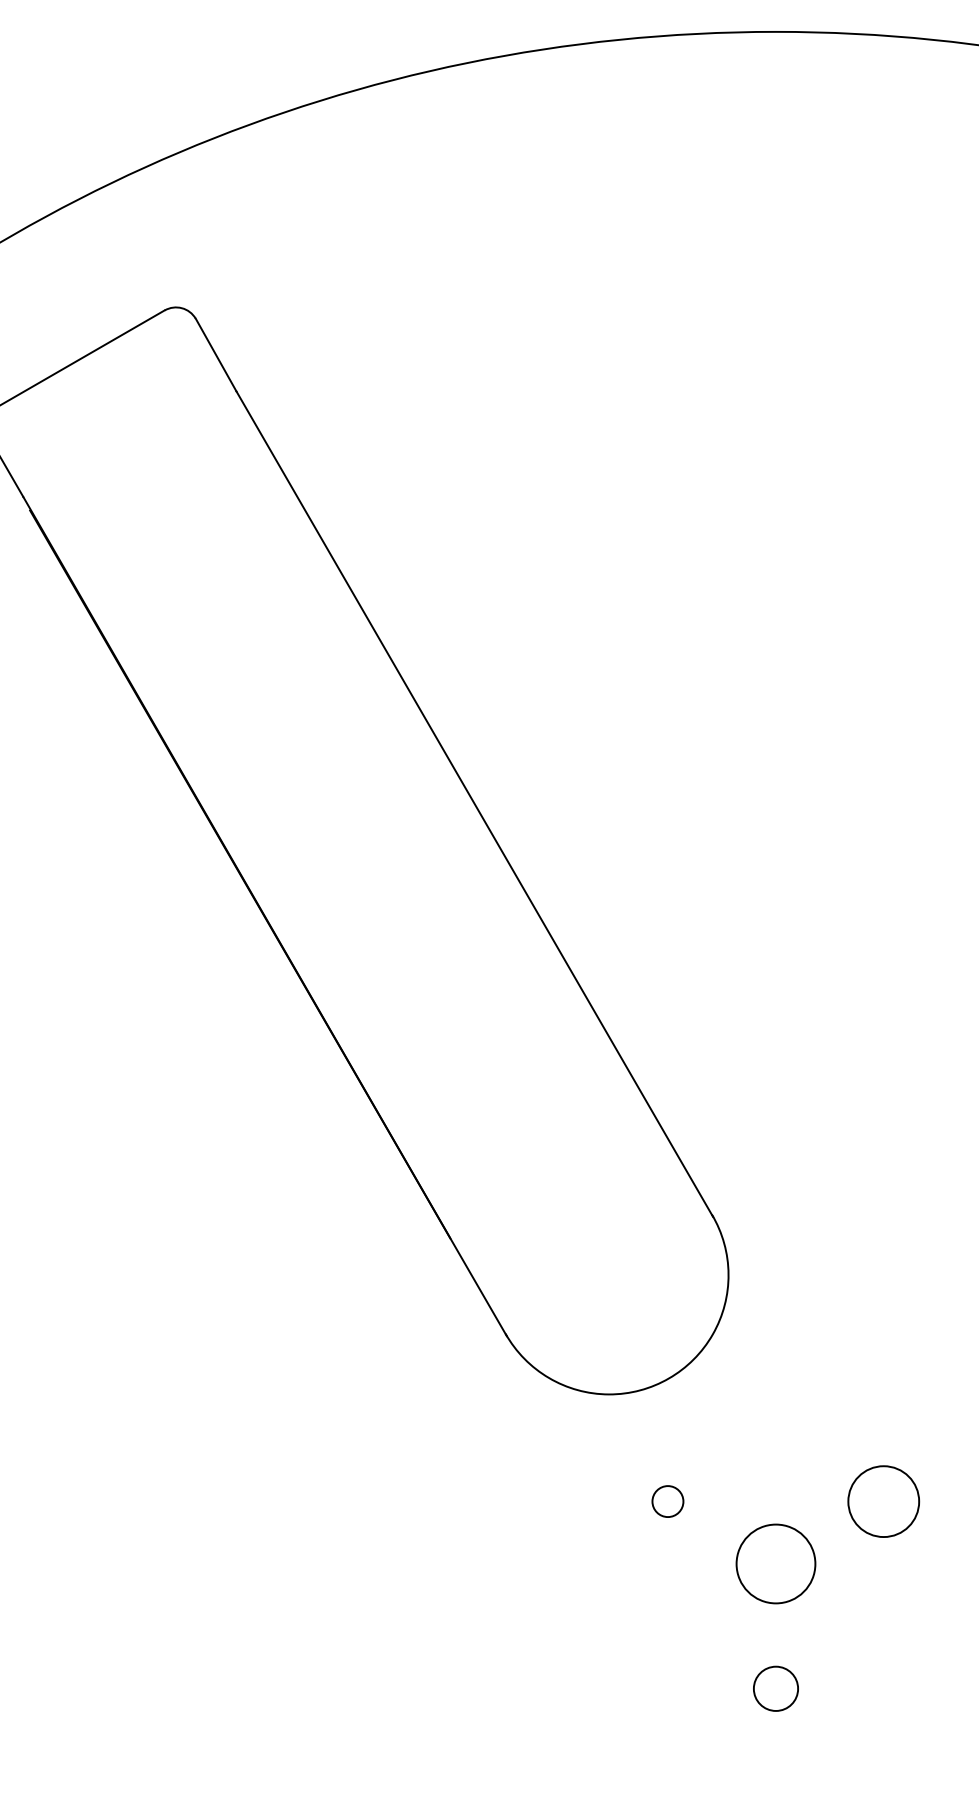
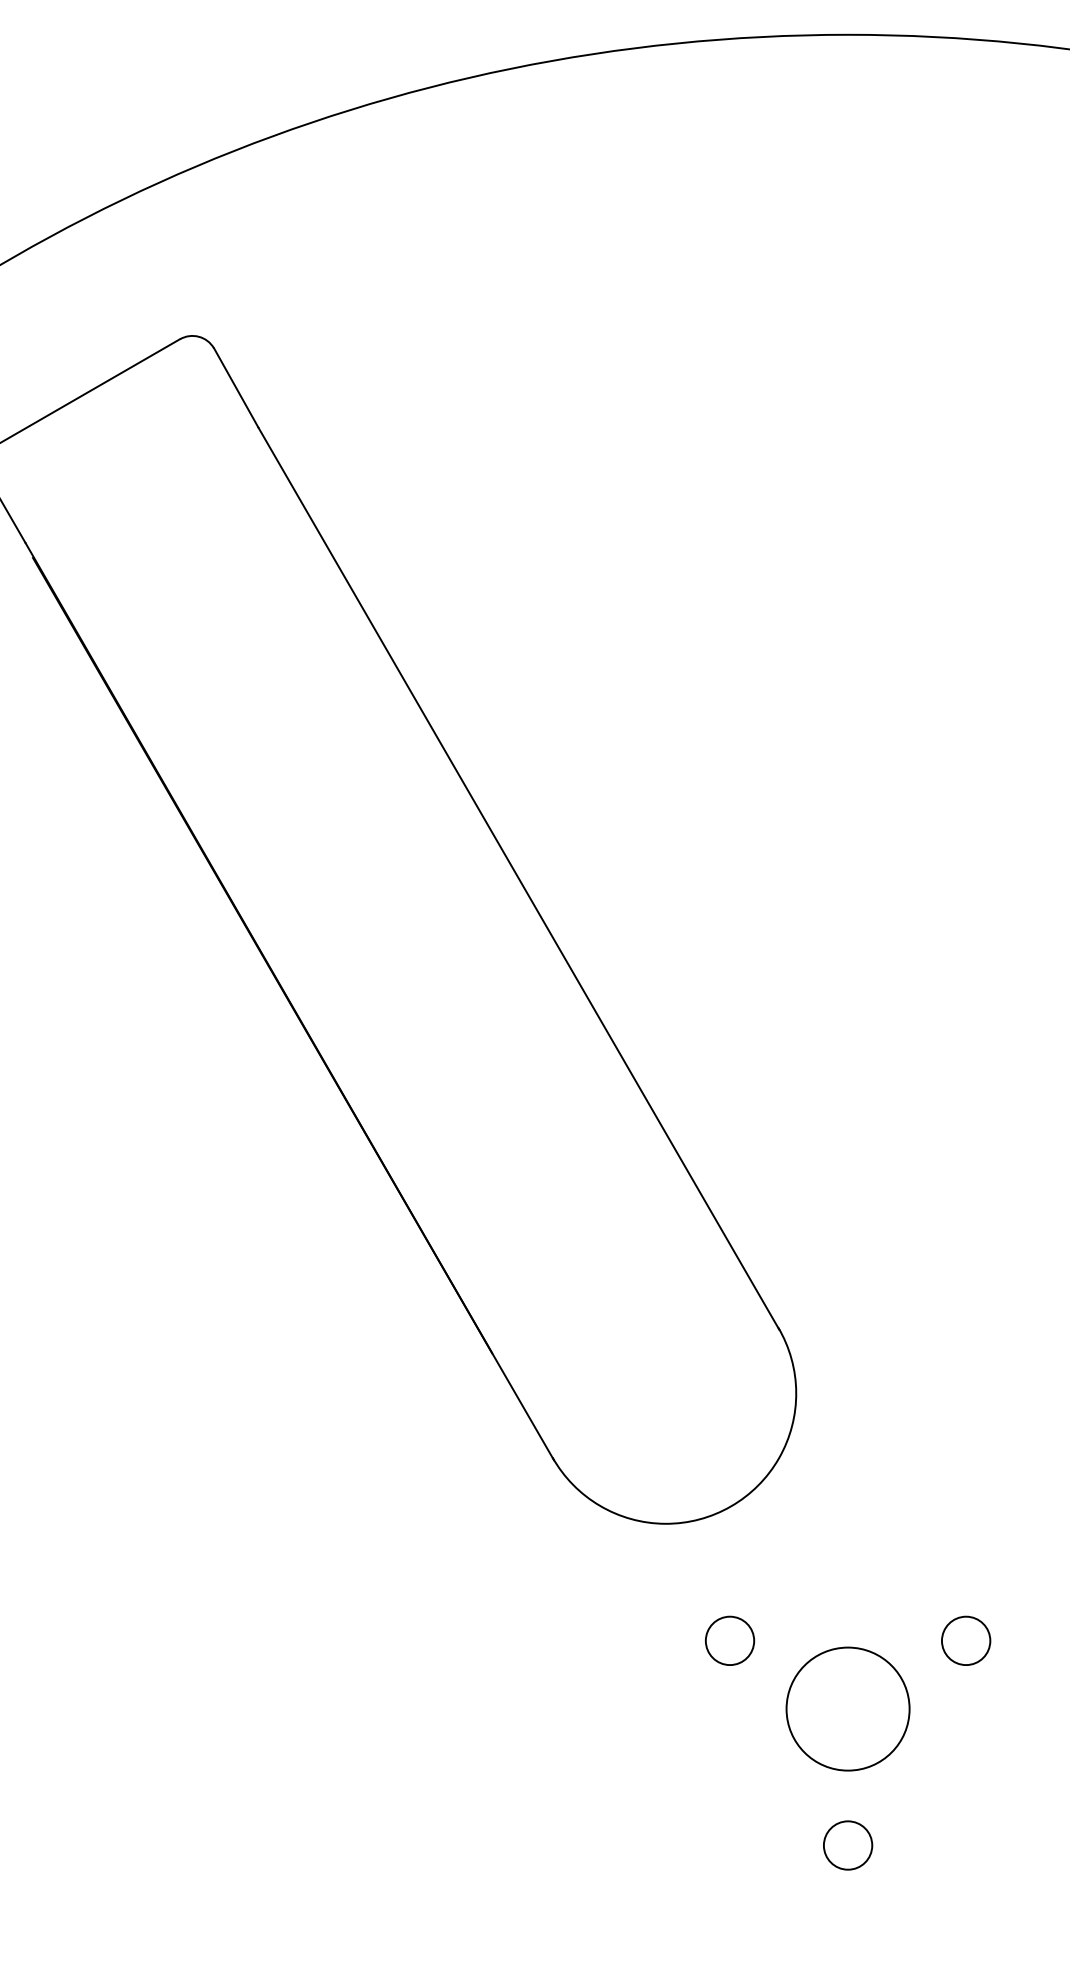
circle: (667, 1501) -> (729, 1640), size x1.43
circle: (884, 1501) -> (966, 1640), size x0.62
circle: (775, 1563) -> (847, 1708), size x1.43

